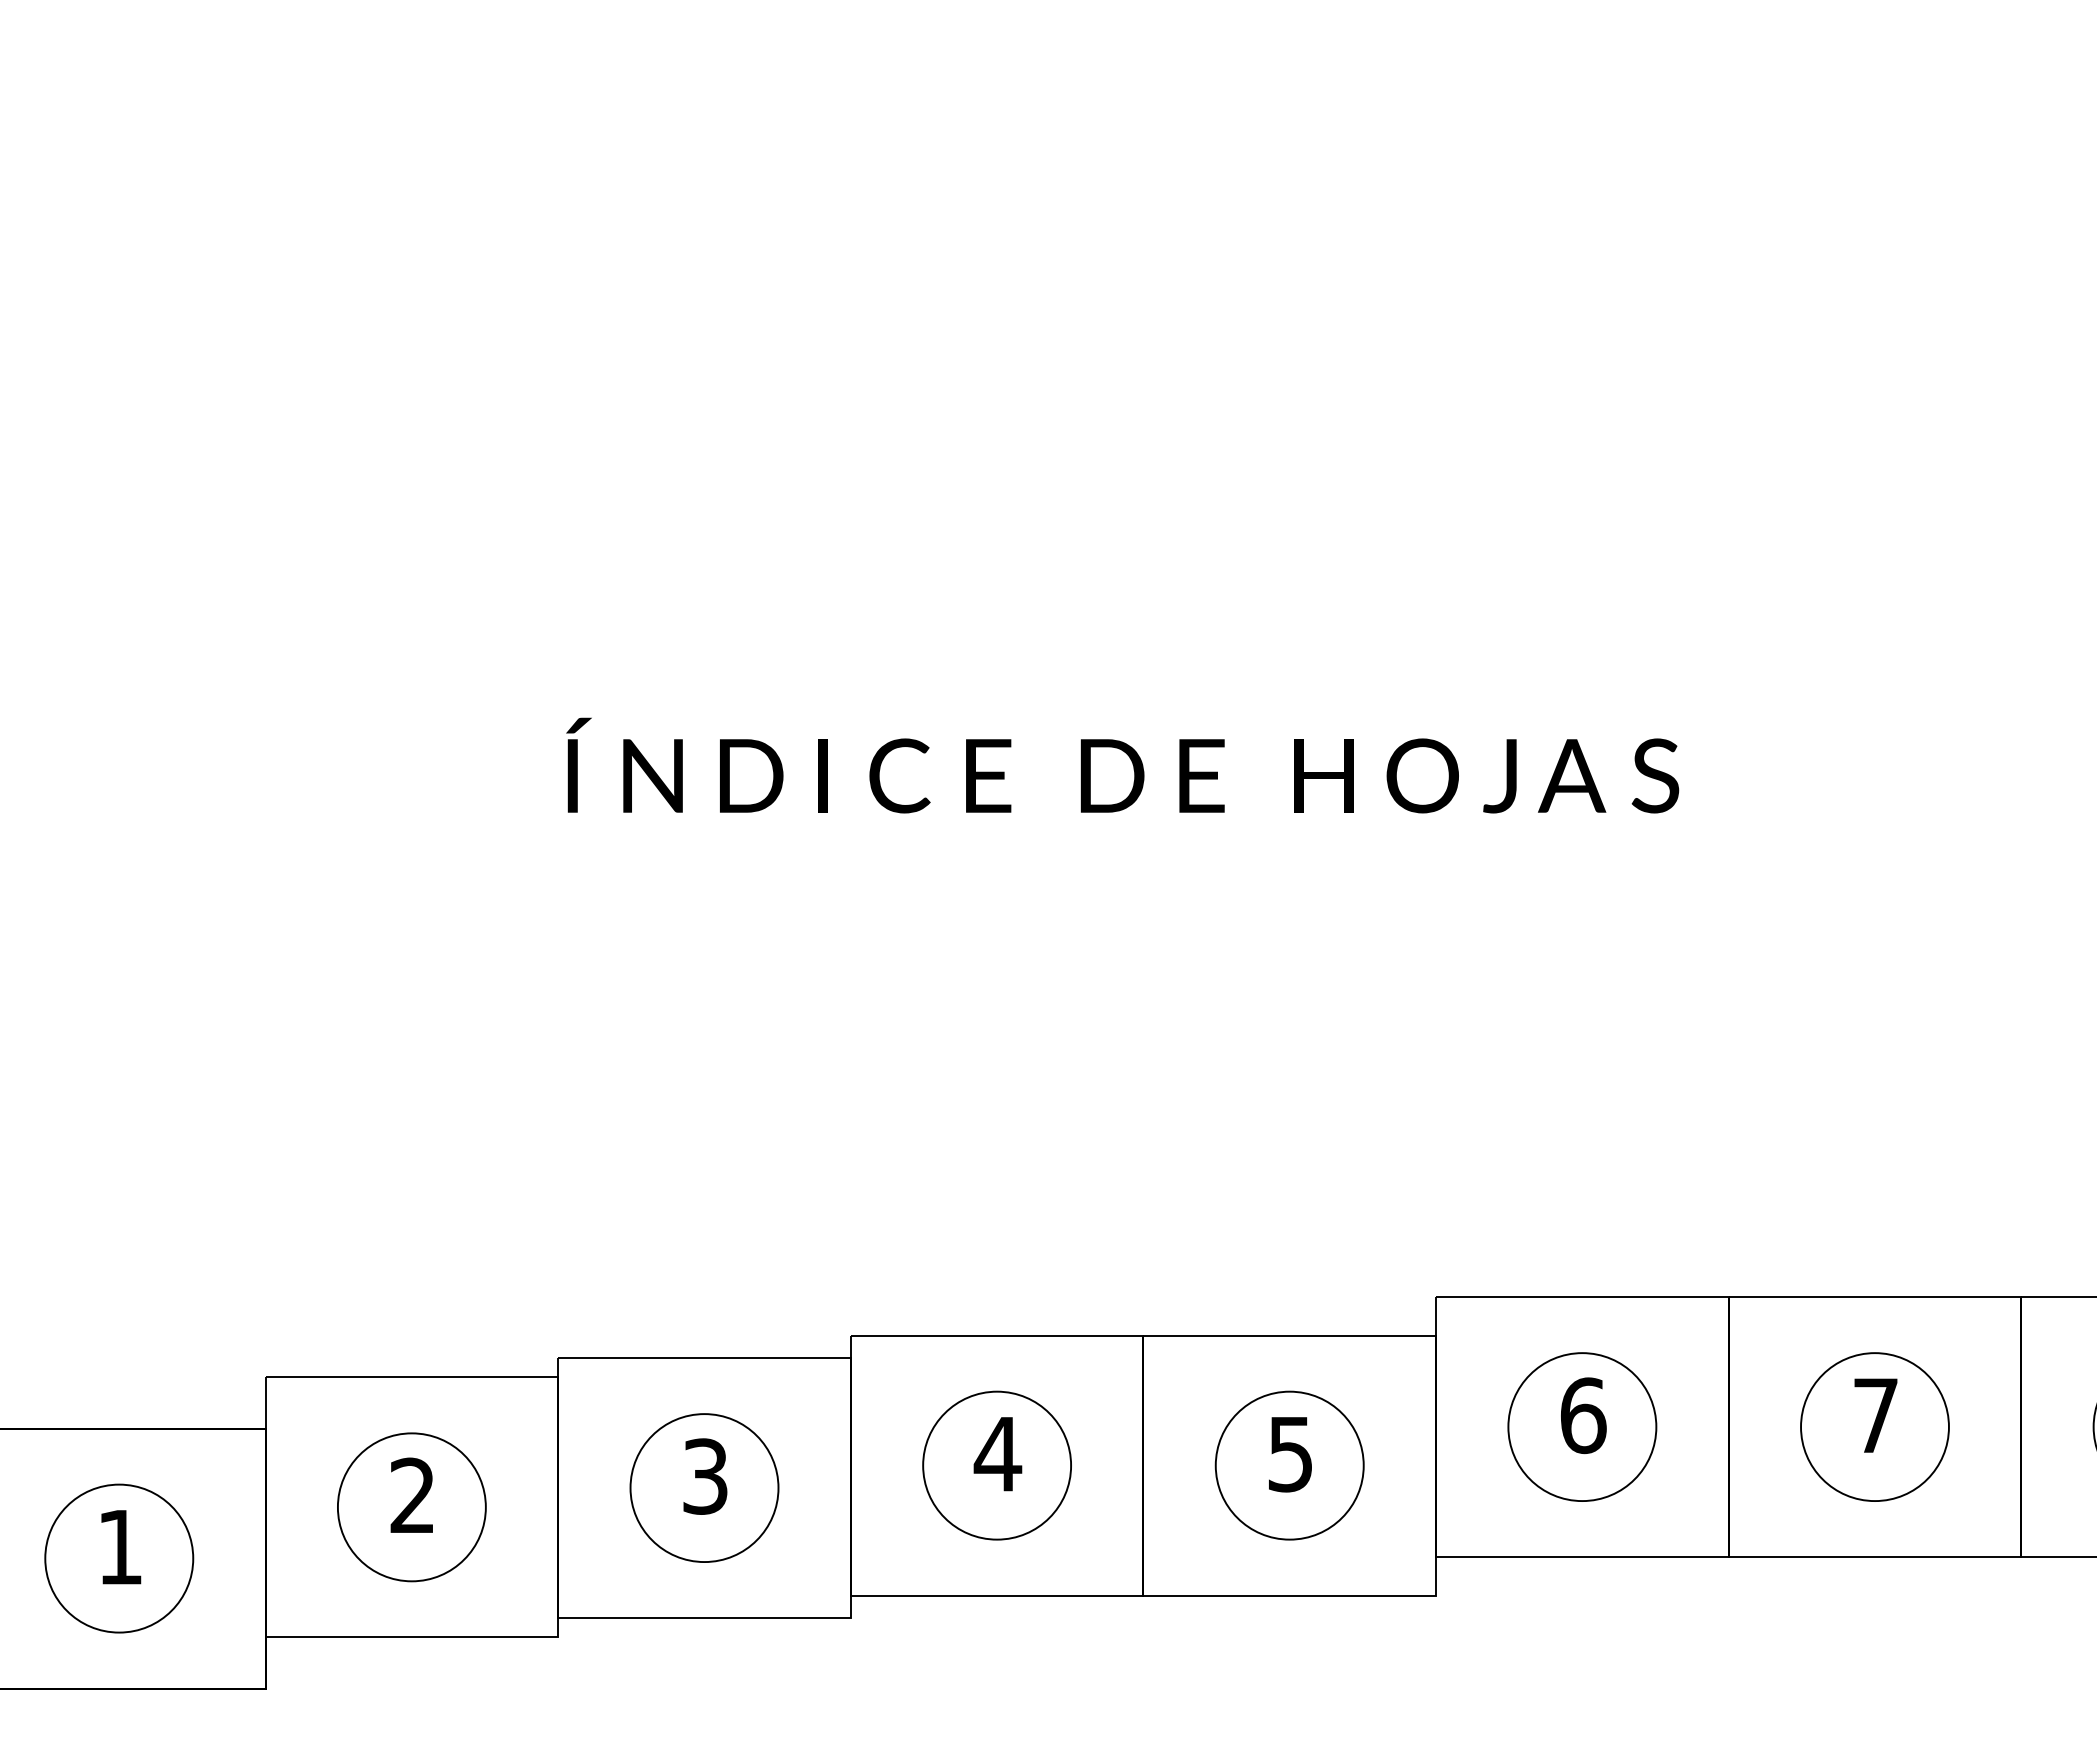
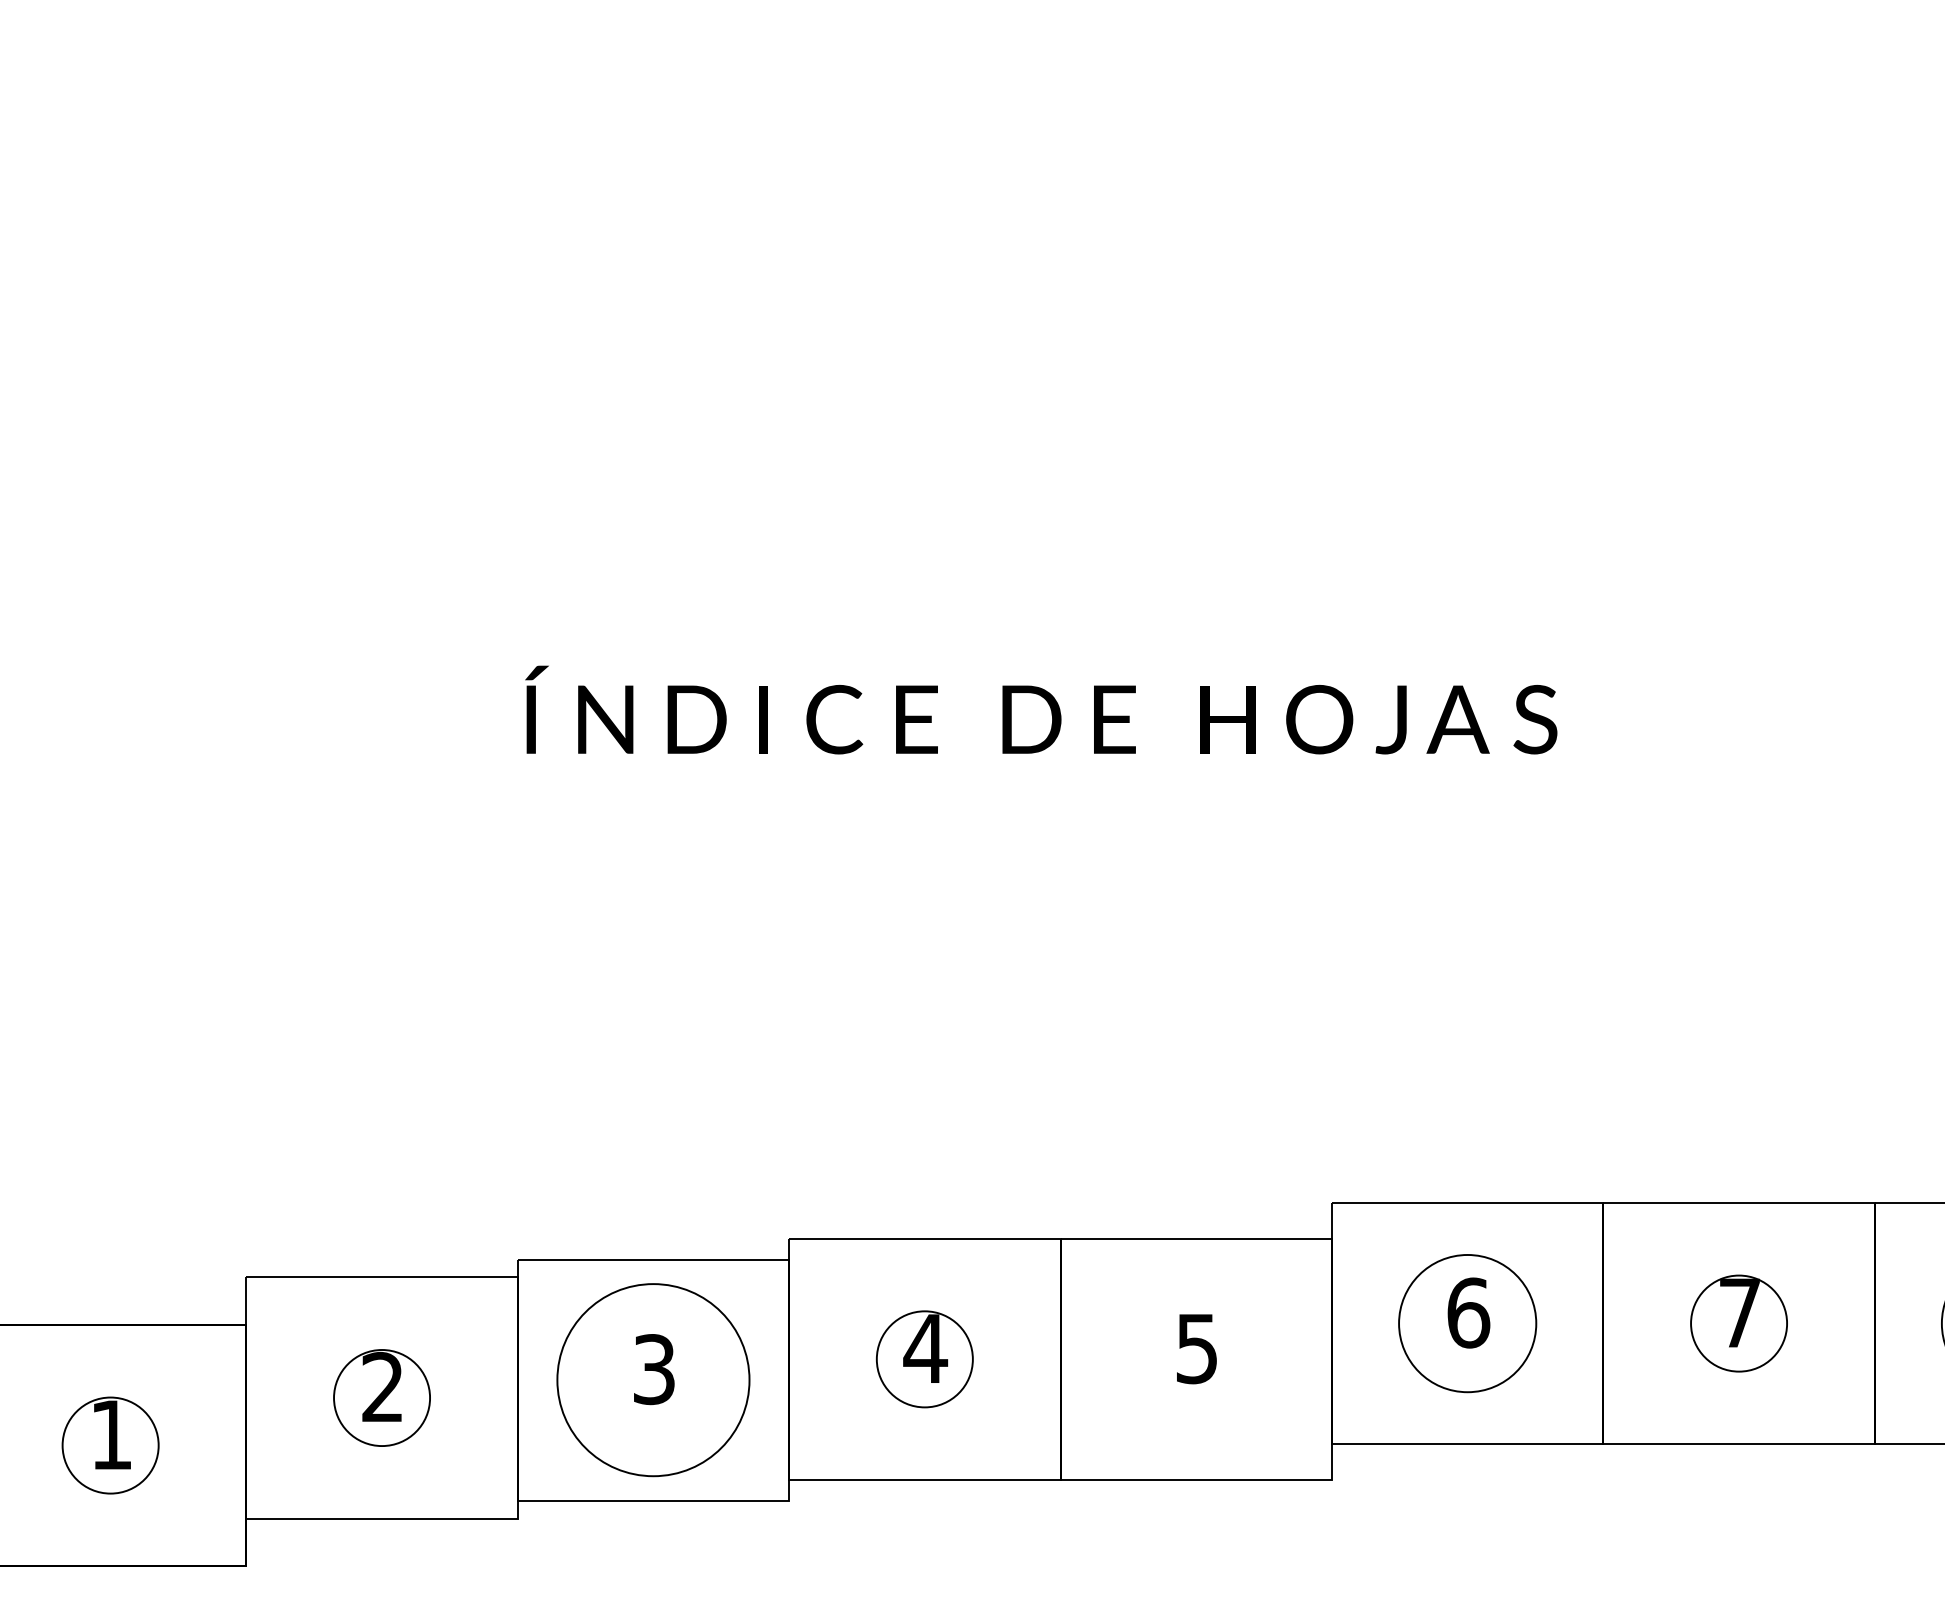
circle: (1874, 1427) -> (1738, 1323), size x0.7
circle: (997, 1465) -> (925, 1359), size x0.7
circle: (1289, 1465) -> (1196, 1359), removed
circle: (704, 1488) -> (653, 1380), size x1.4
circle: (411, 1507) -> (381, 1398), size x0.7
circle: (119, 1558) -> (110, 1445), size x0.7

